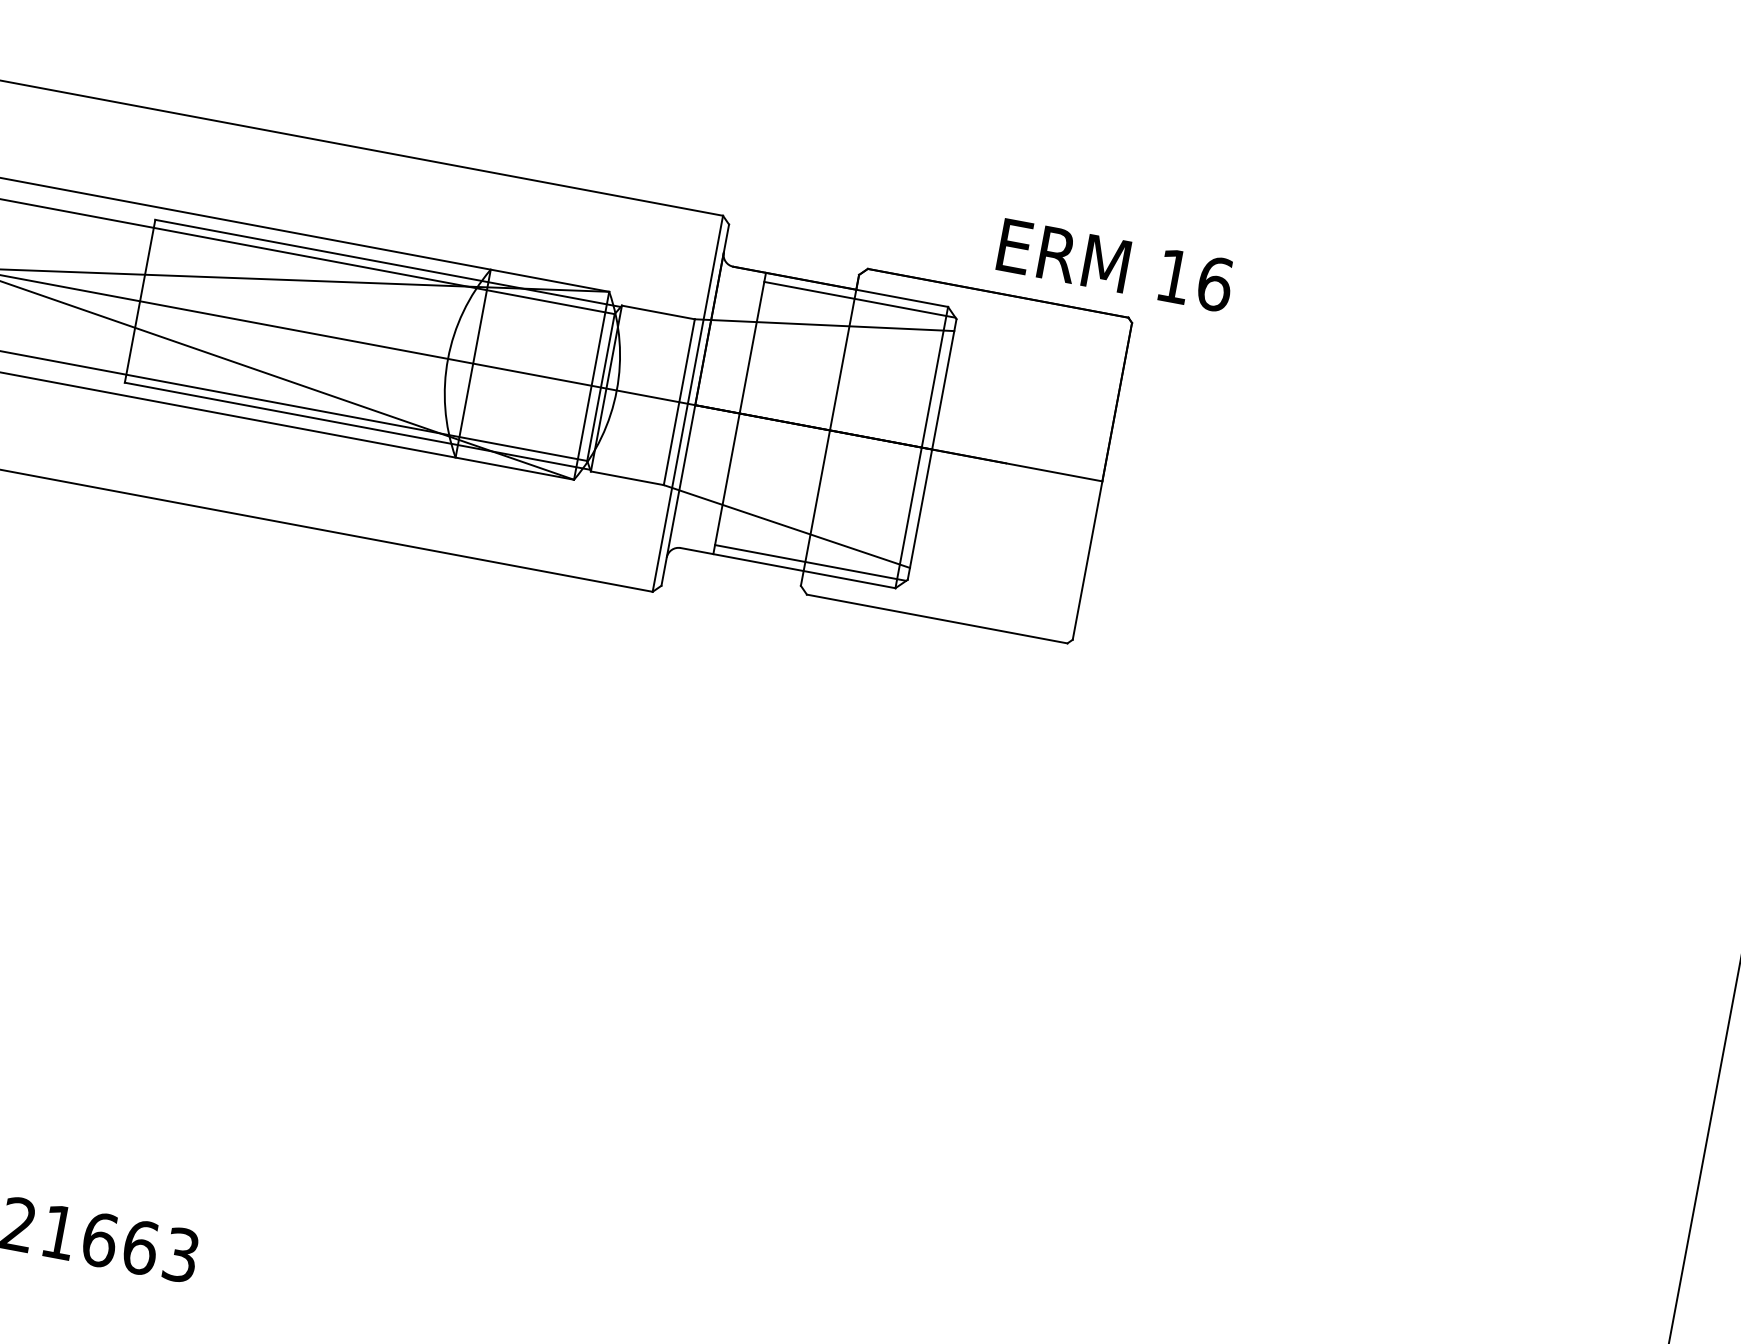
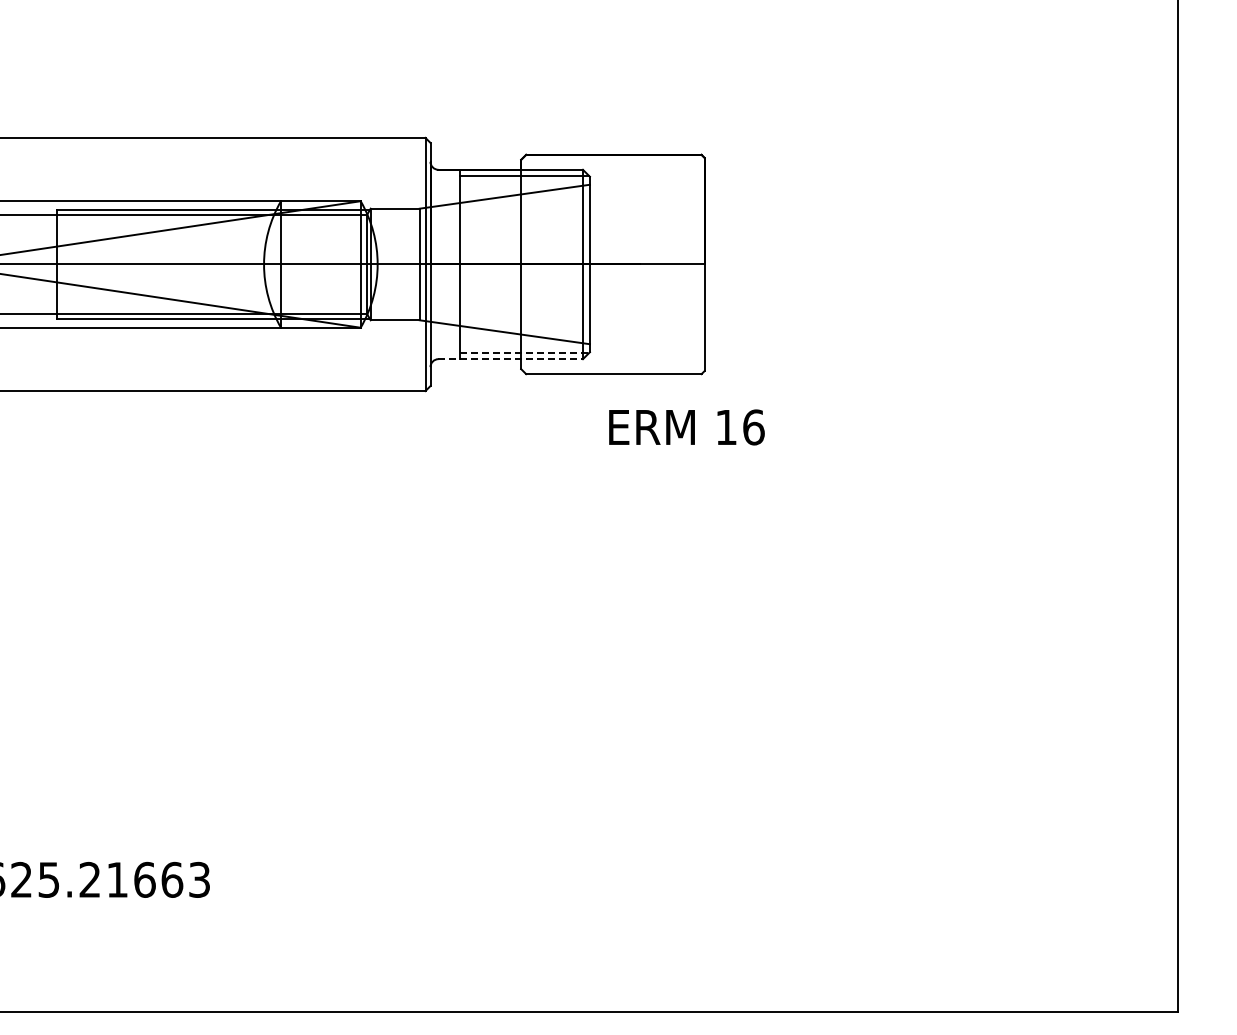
text: (1115, 265) -> (686, 427), moved
line: (811, 563) -> (525, 353), solid -> dashed
line: (789, 568) -> (511, 359), solid -> dashed

